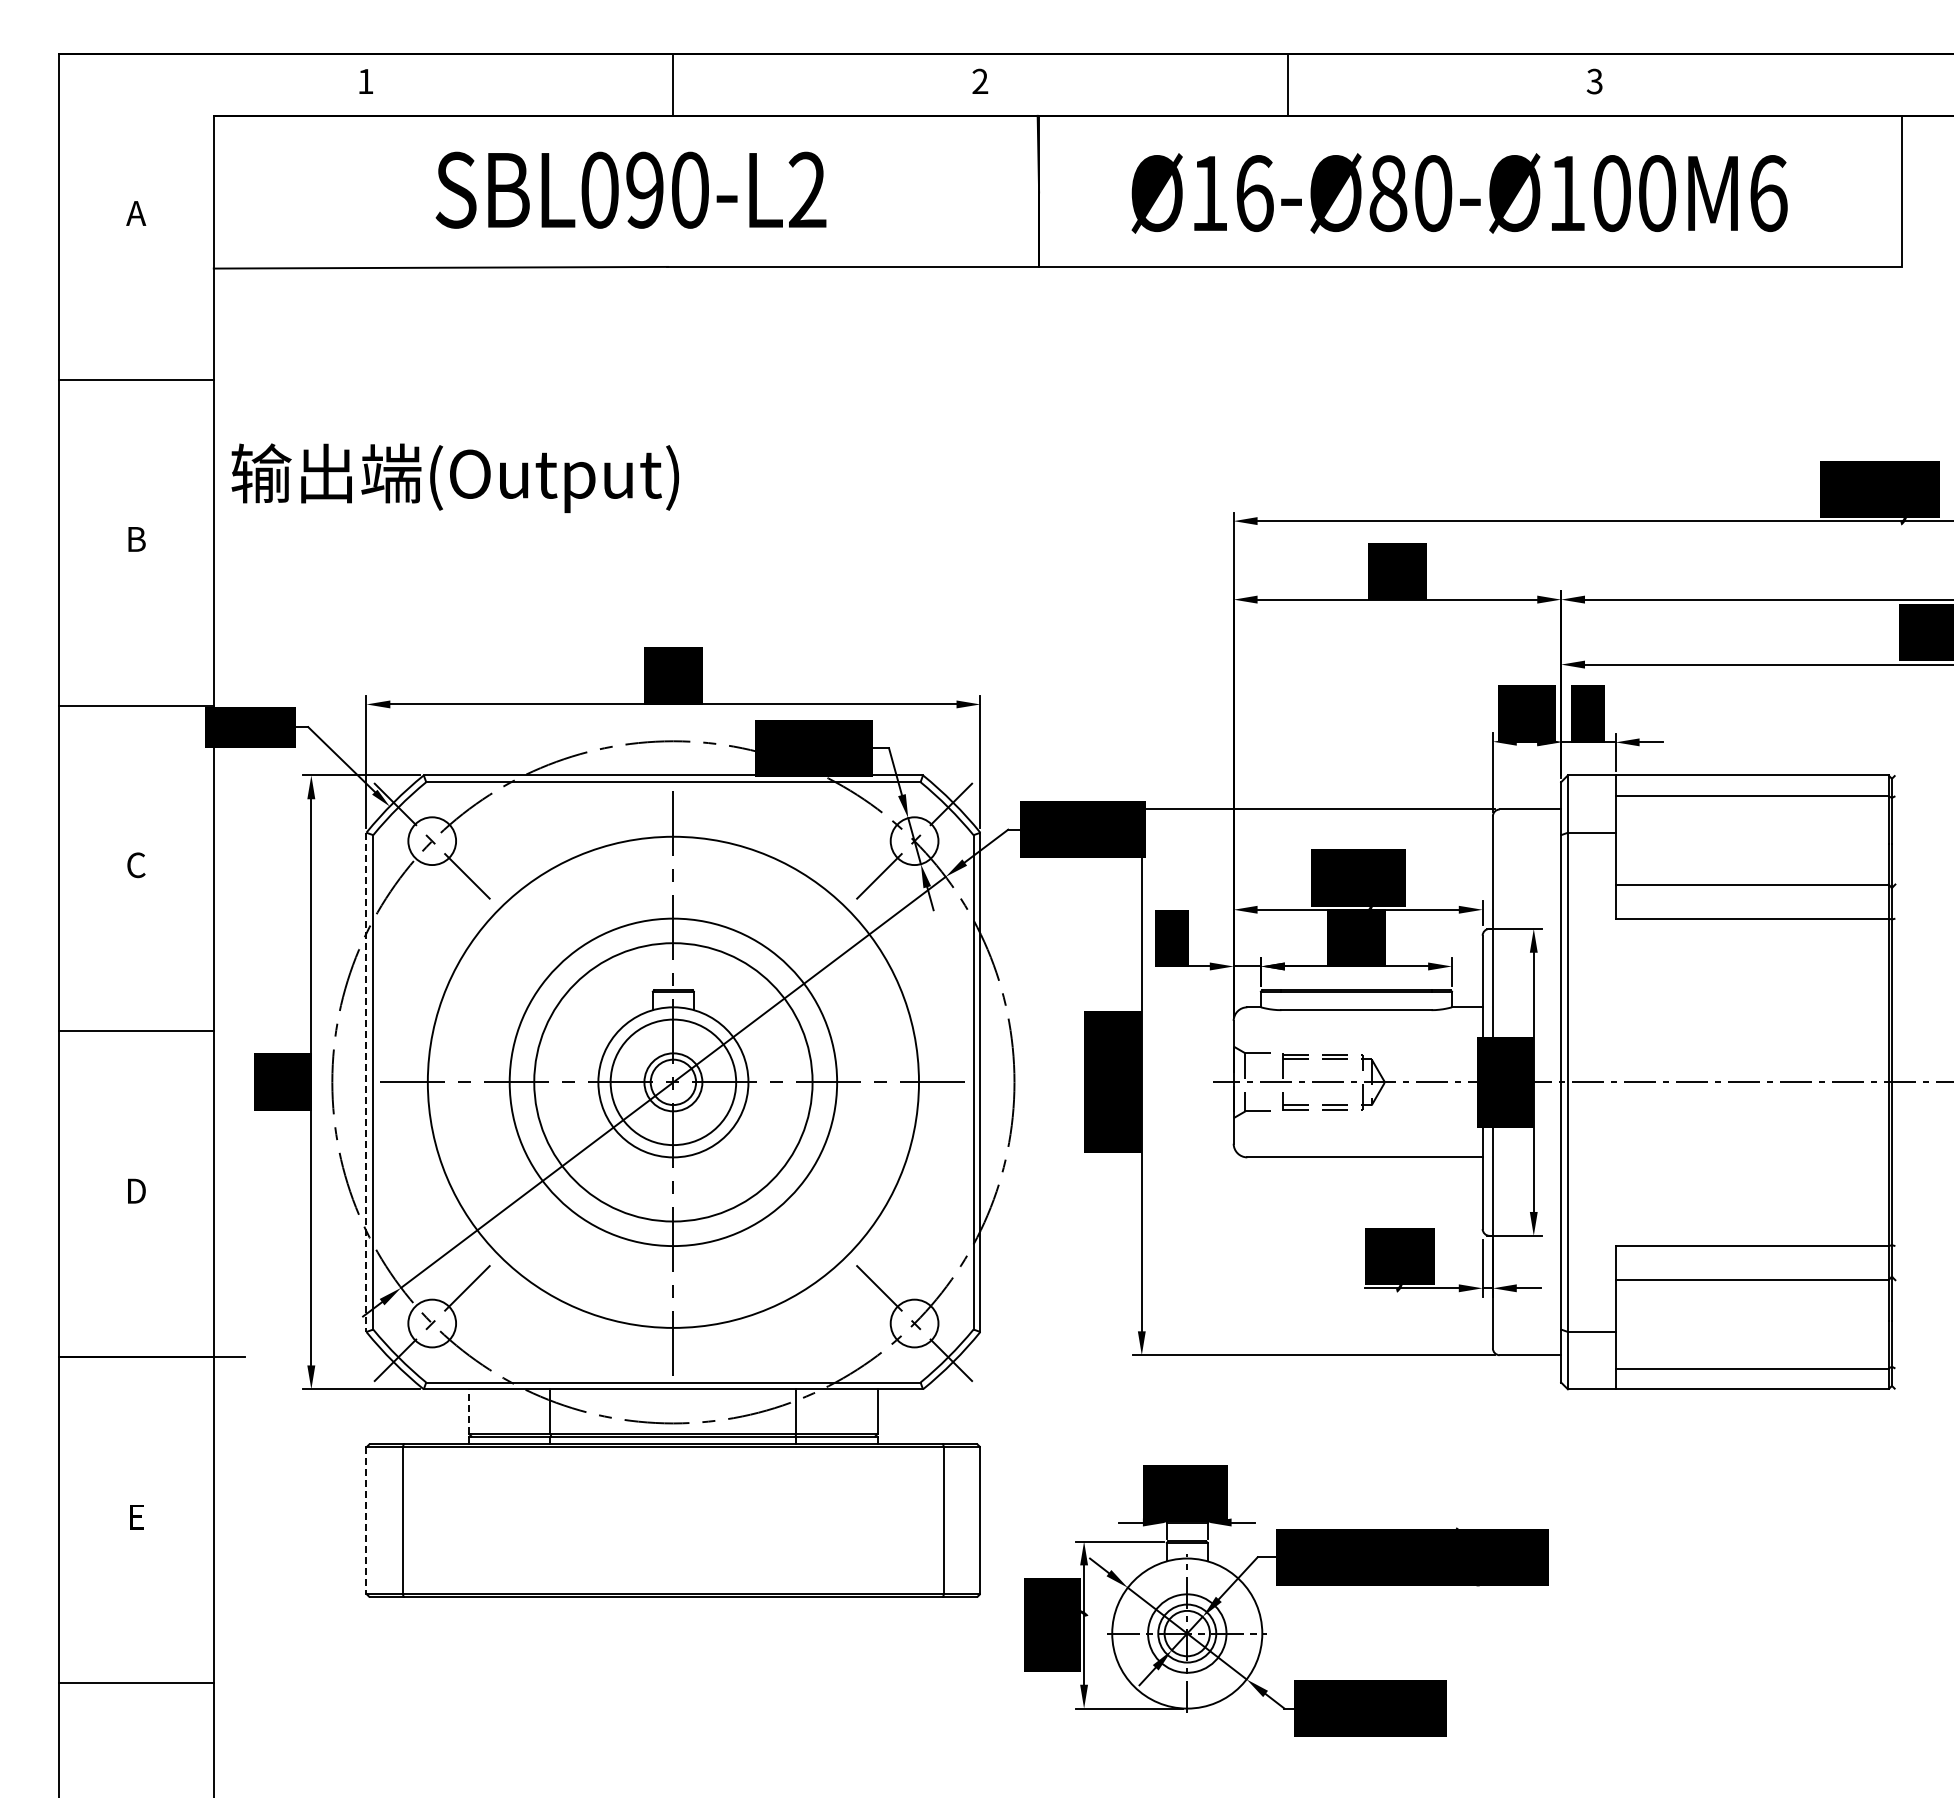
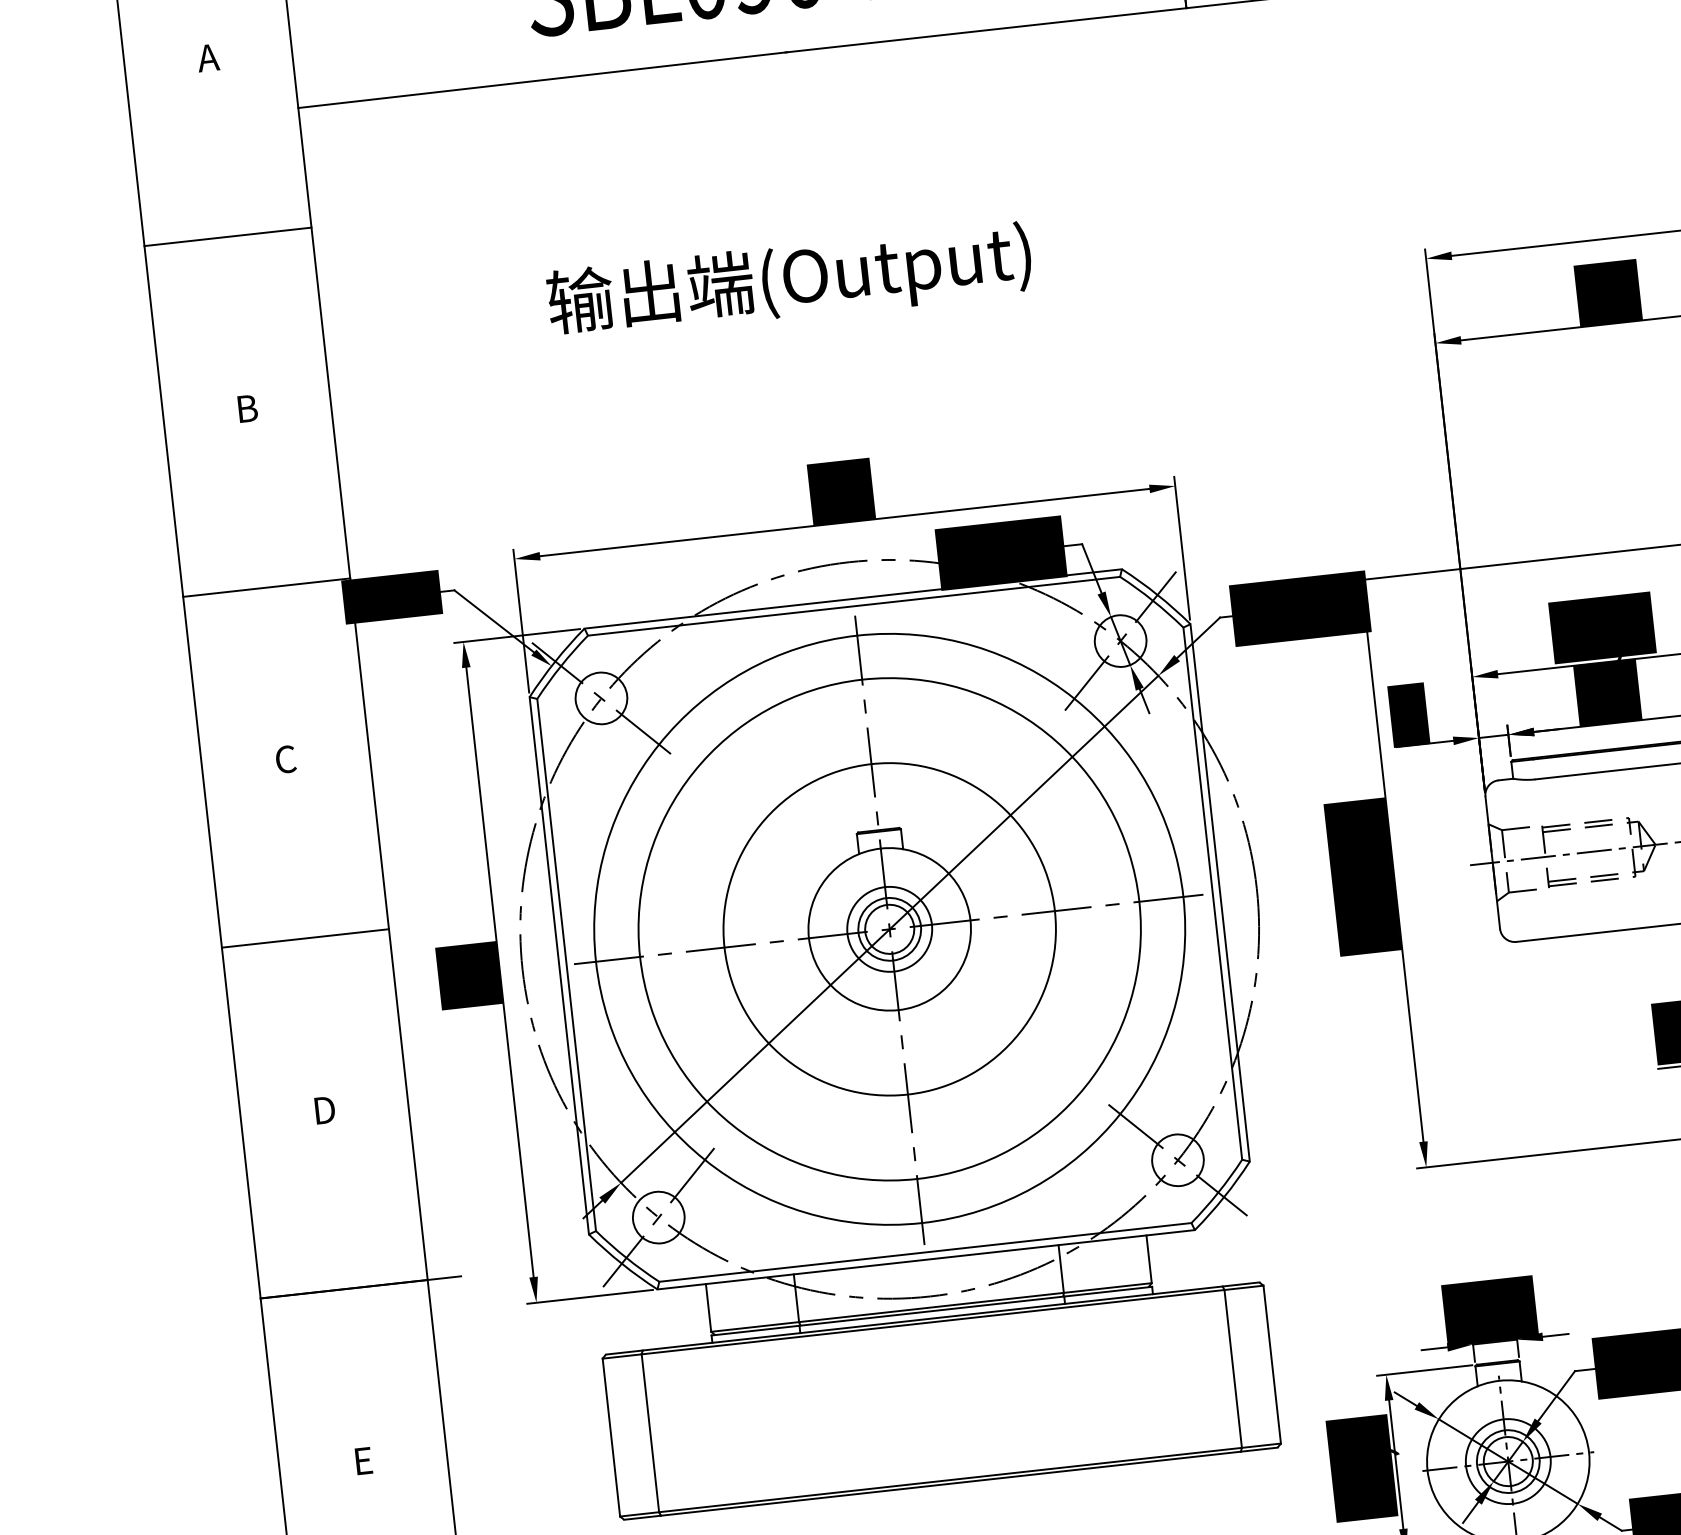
text: (454, 477) -> (788, 281), moved
circle: (672, 1081) -> (888, 928), size x0.62
line: (366, 1082) -> (559, 965), dashed -> solid
circle: (673, 1082) -> (889, 929), size x0.62
circle: (673, 1082) -> (889, 929), size x1.67
circle: (673, 1082) -> (889, 929), size x1.67
line: (468, 1411) -> (708, 1307), dashed -> solid
line: (366, 1521) -> (611, 1438), dashed -> solid

